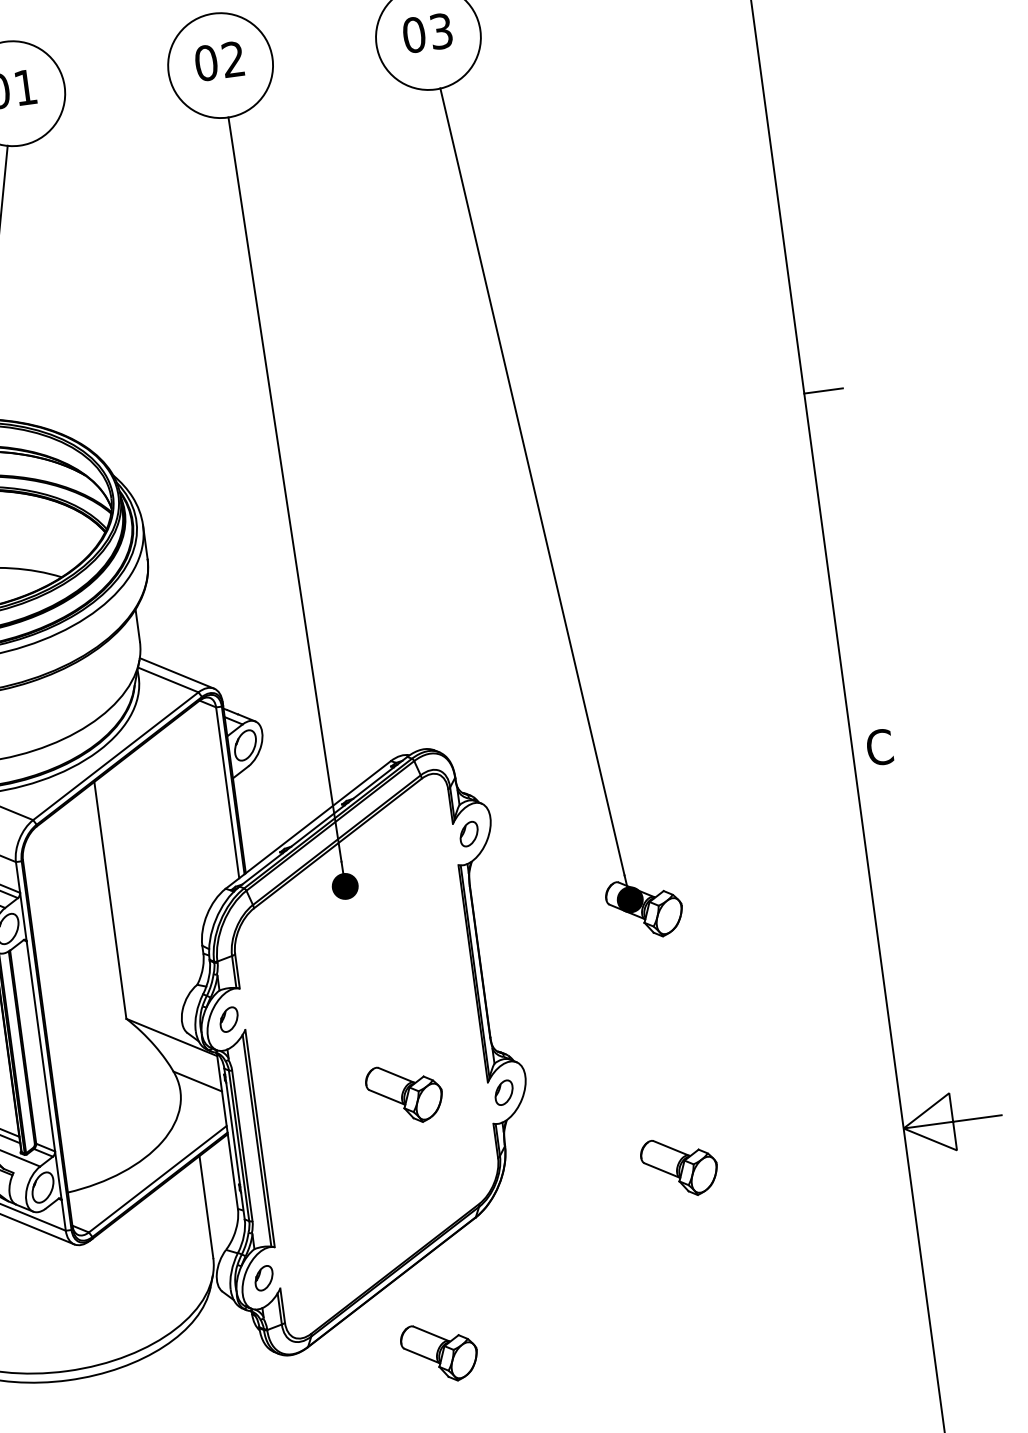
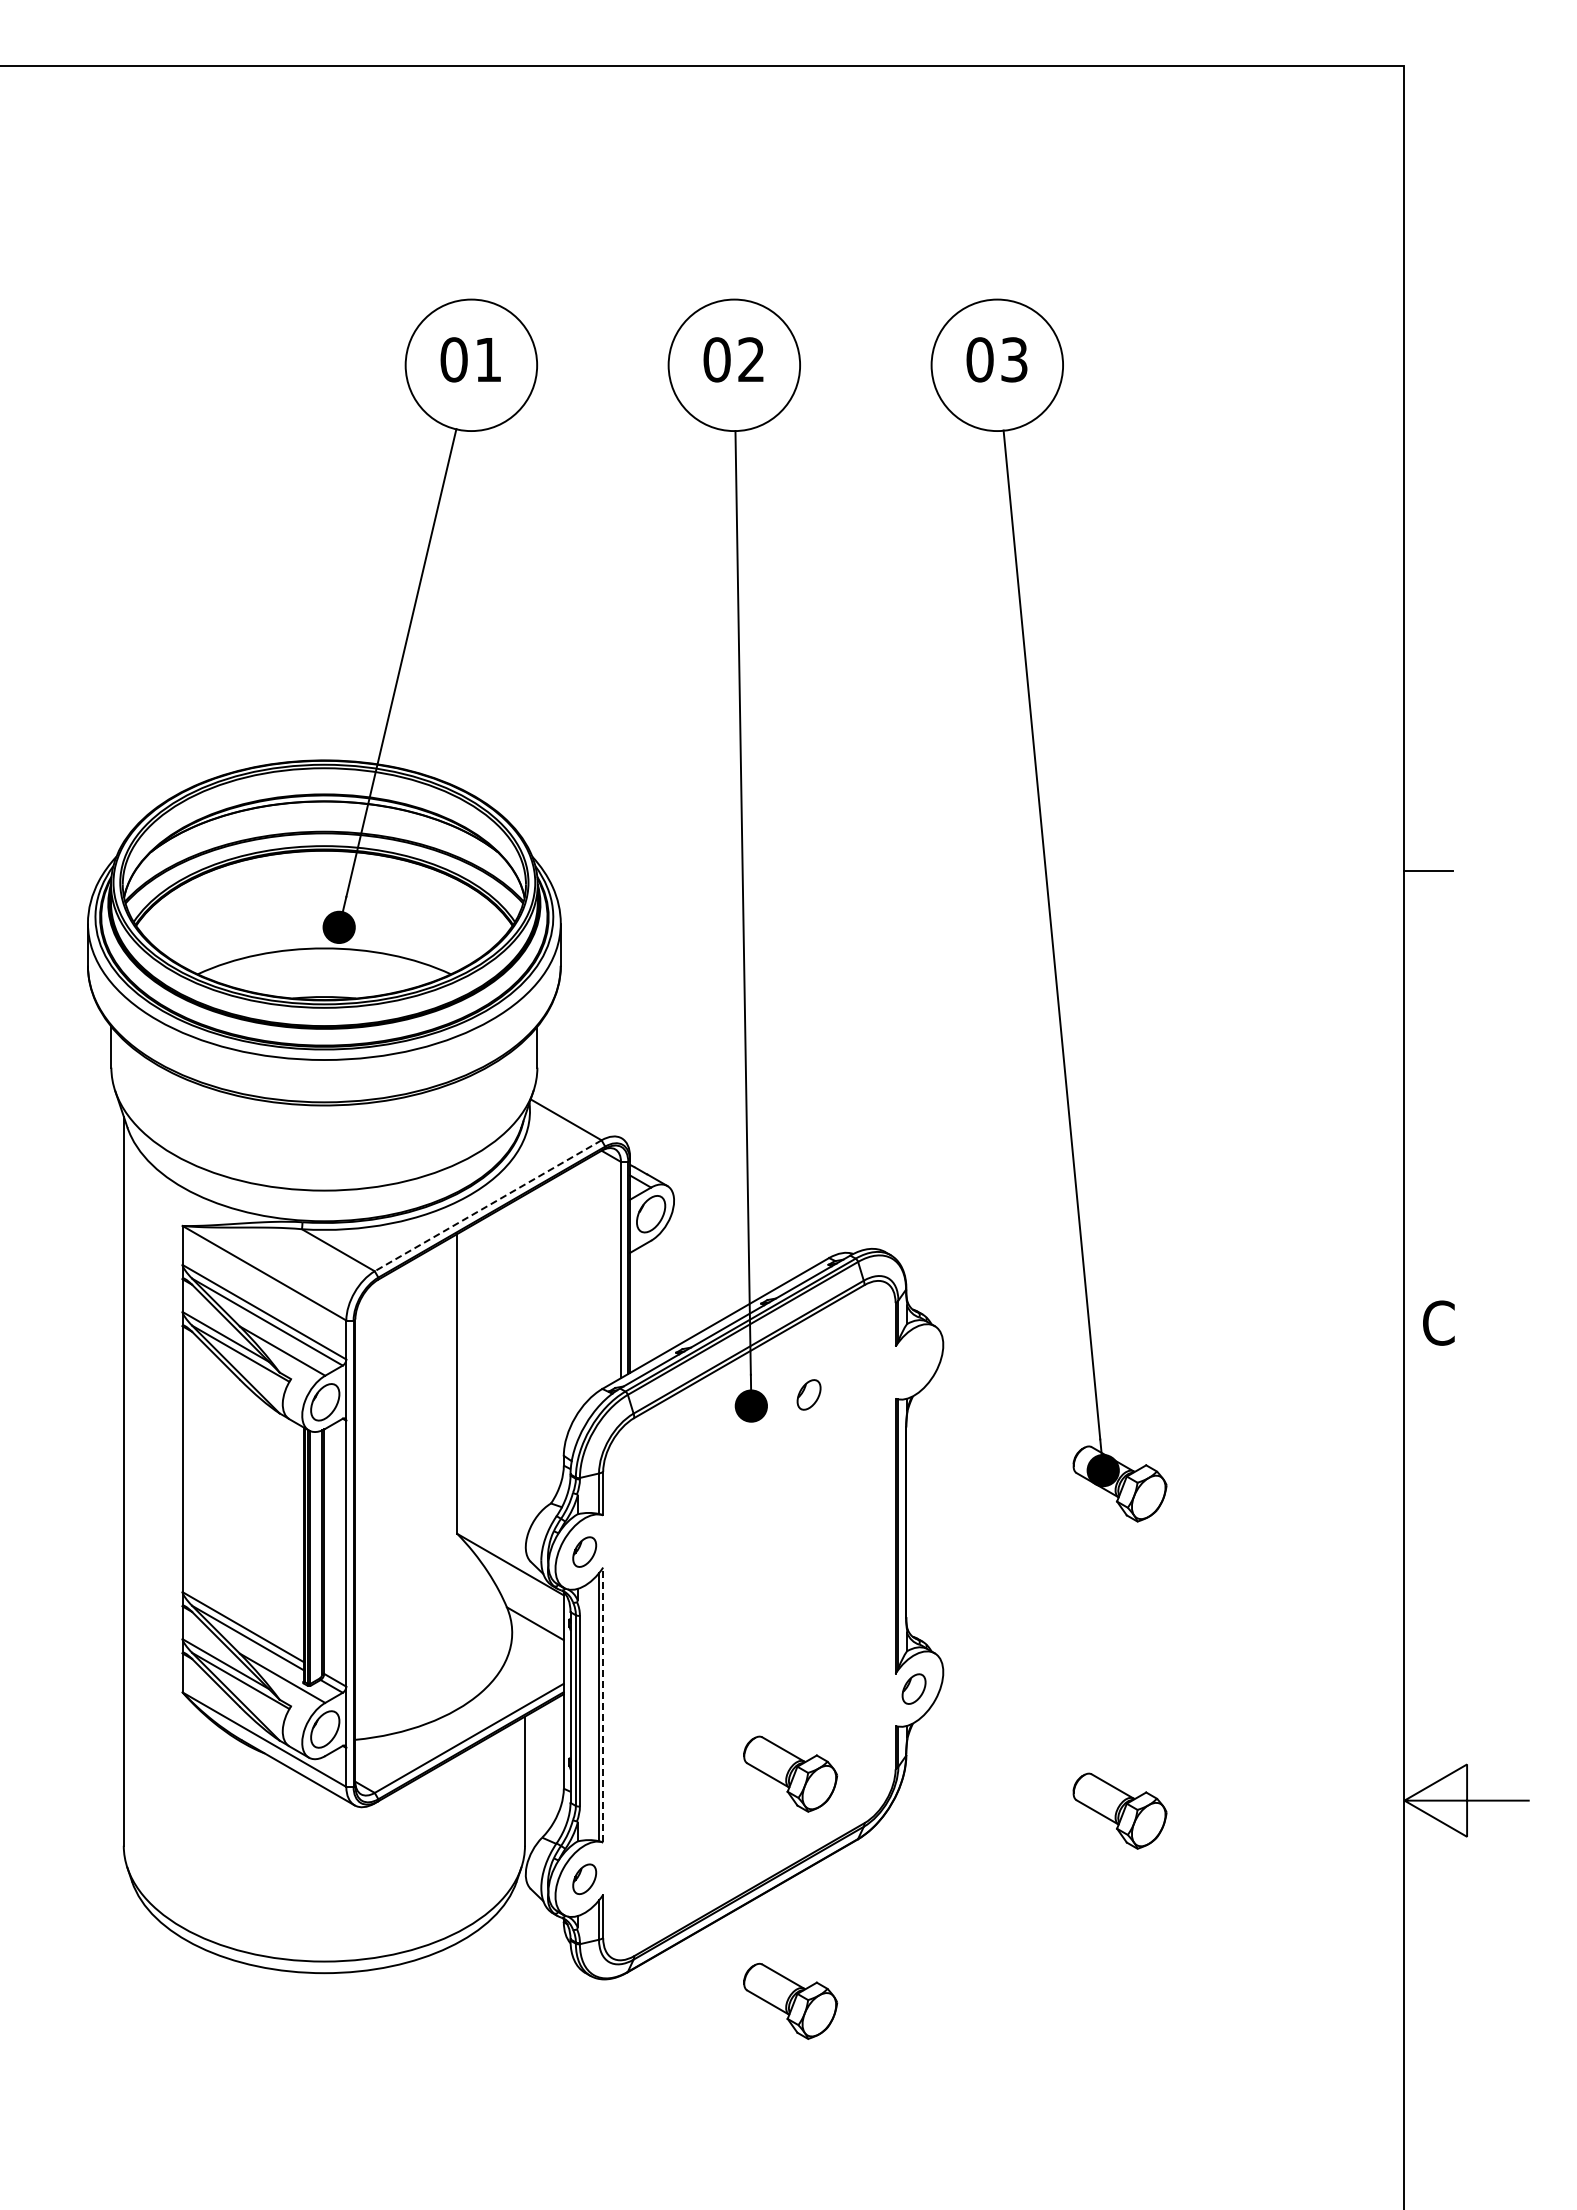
line: (176, 672) -> (577, 1112), removed
line: (116, 755) -> (488, 1205), solid -> dashed
part: (468, 833) -> (808, 1394), moved
part: (404, 1093) -> (790, 1773), moved
line: (260, 1138) -> (603, 1704), solid -> dashed

